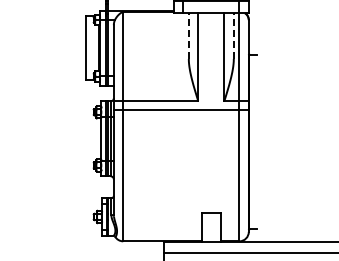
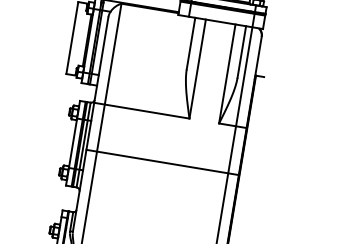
line: (188, 36) -> (190, 43), dashed -> solid
line: (233, 36) -> (241, 52), dashed -> solid
line: (180, 109) -> (161, 162), moved

